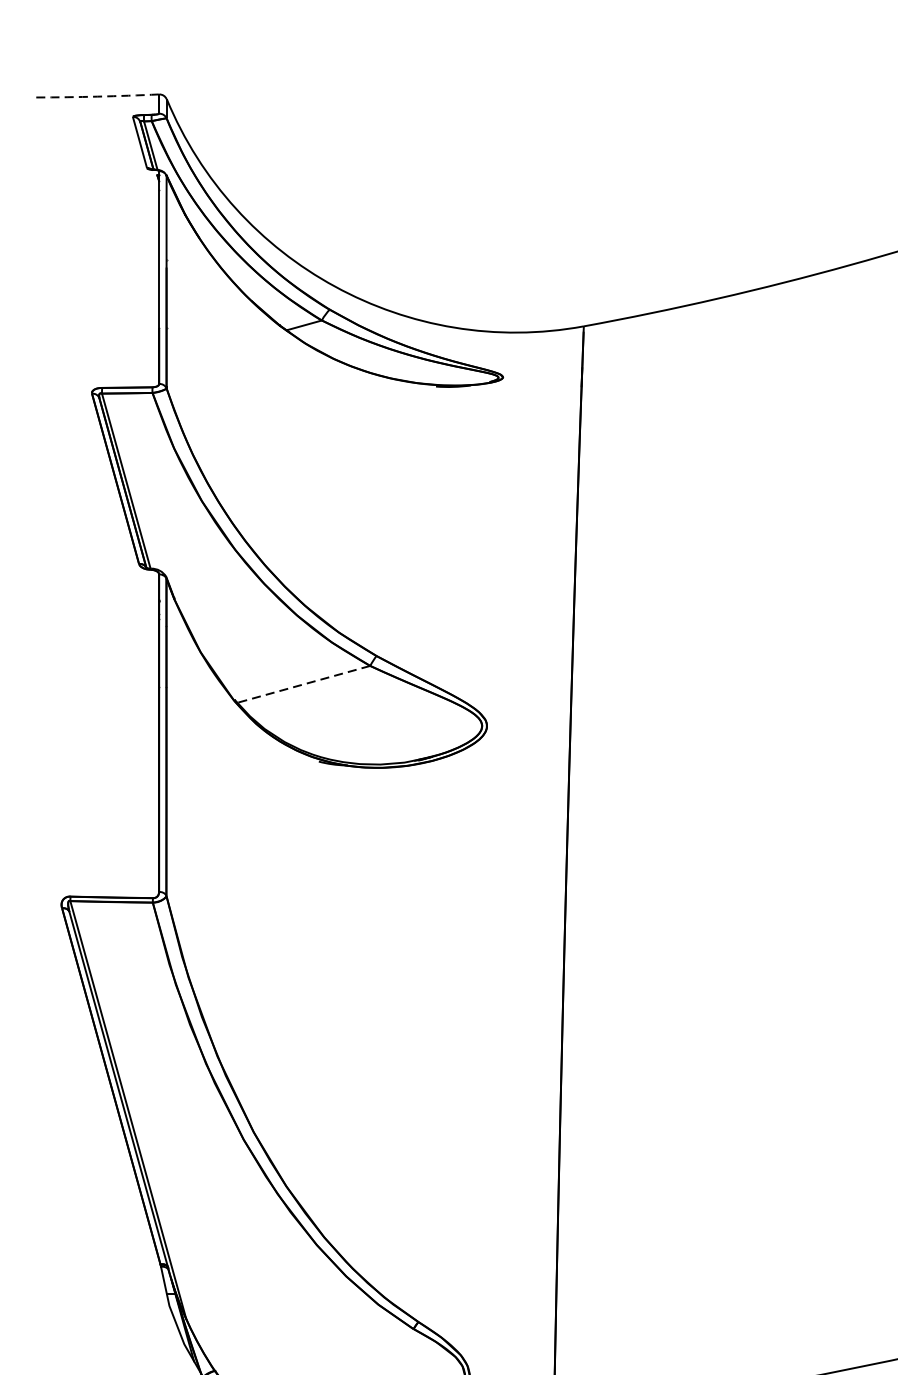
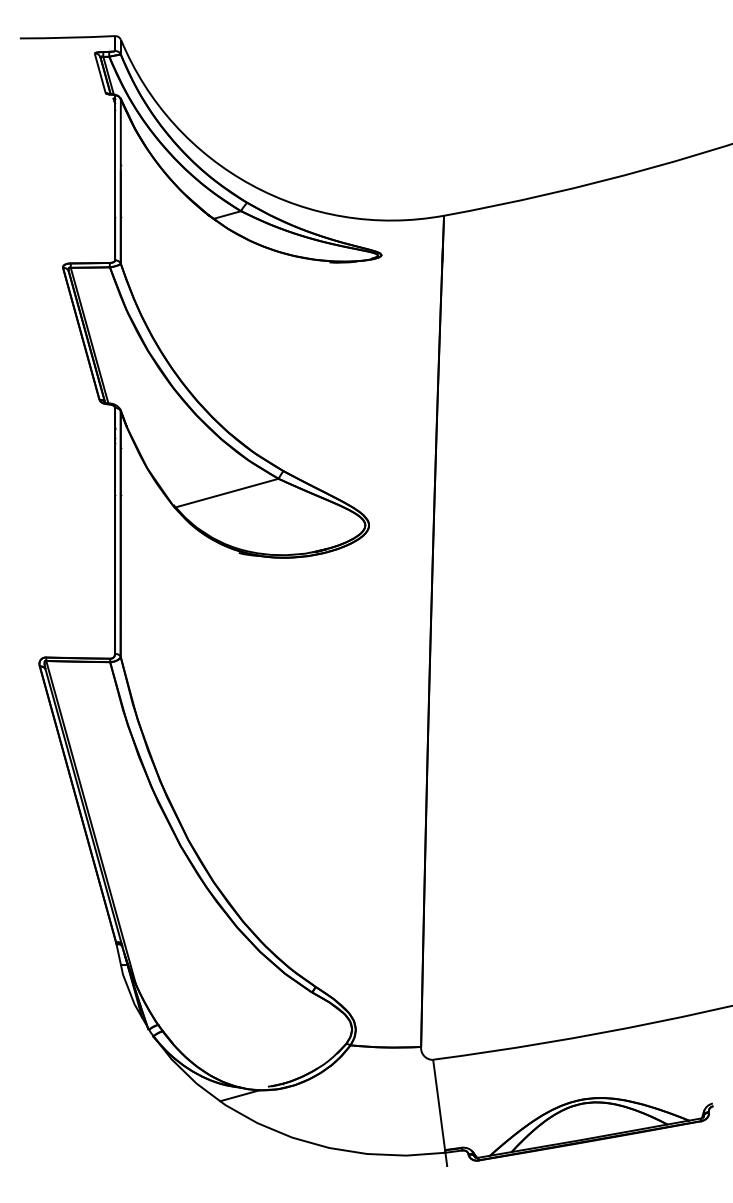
arc: (97, 96) -> (67, 37), dashed -> solid
line: (302, 684) -> (226, 493), dashed -> solid

